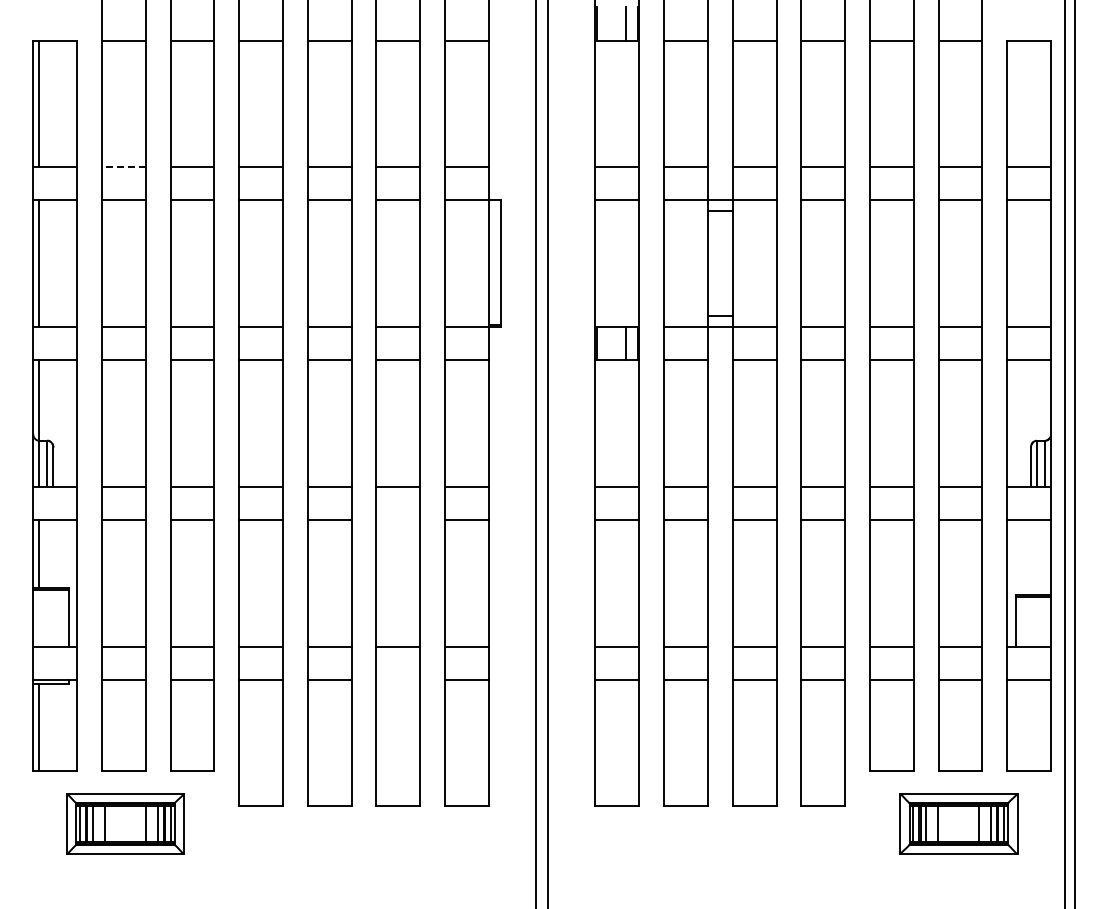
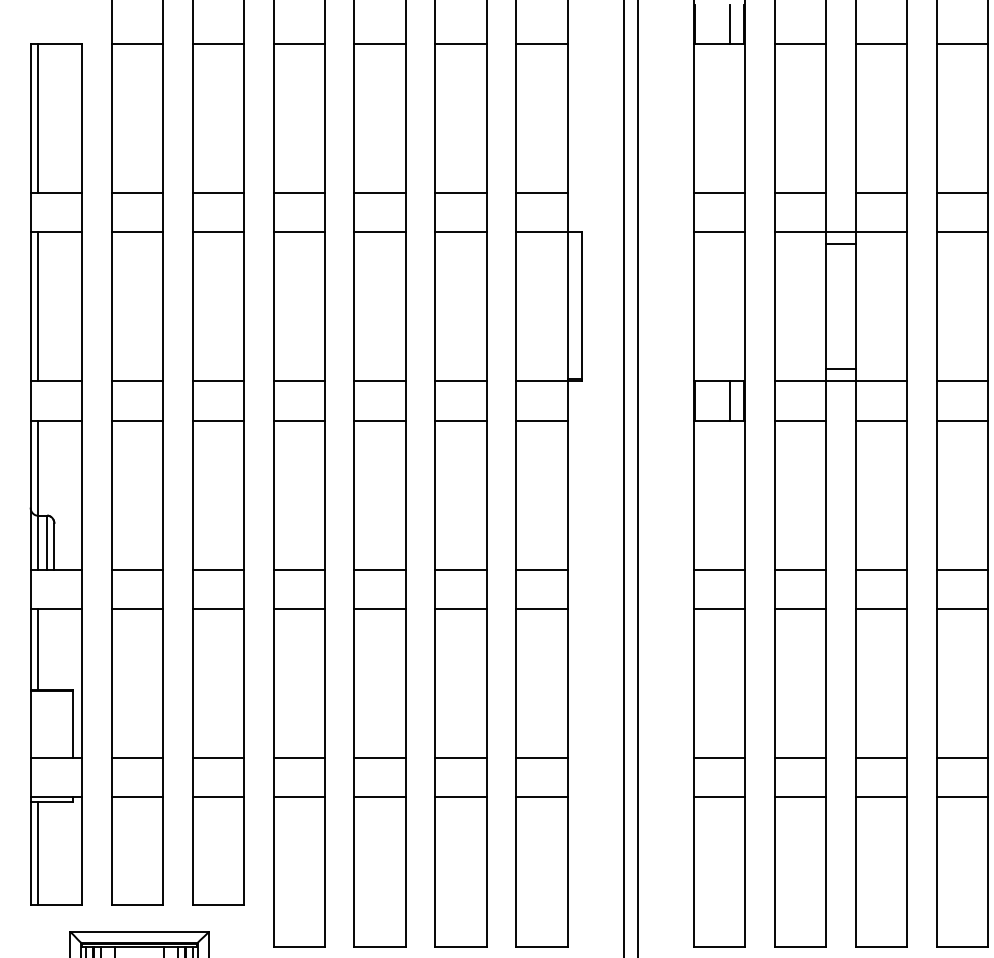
line: (123, 167) -> (137, 193), dashed -> solid
line: (398, 519) -> (461, 608), added
line: (398, 679) -> (461, 797), added

